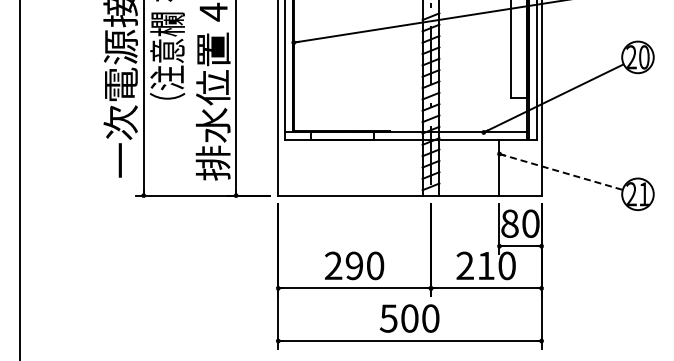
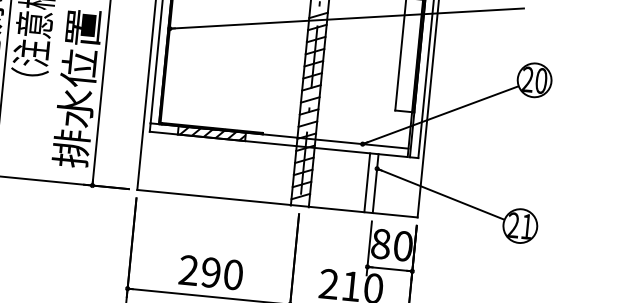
hatch: (343, 136) -> (212, 133), added
line: (491, 167) -> (367, 182), added
line: (561, 172) -> (441, 194), dashed -> solid

